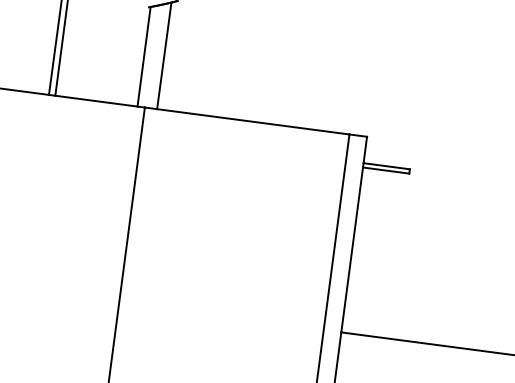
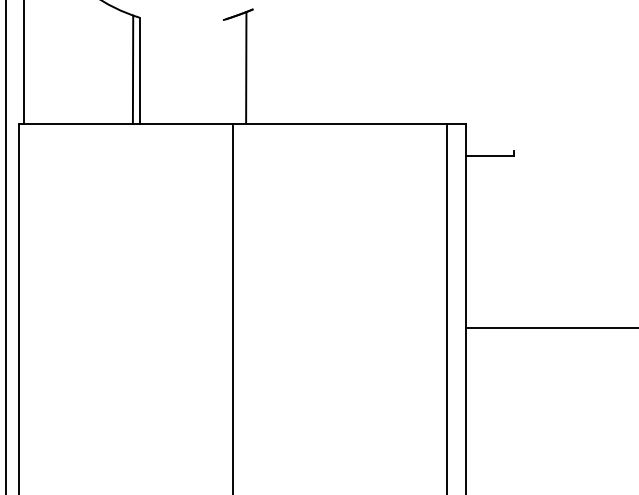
line: (143, 56) -> (225, 71), removed
line: (386, 166) -> (489, 151), removed

